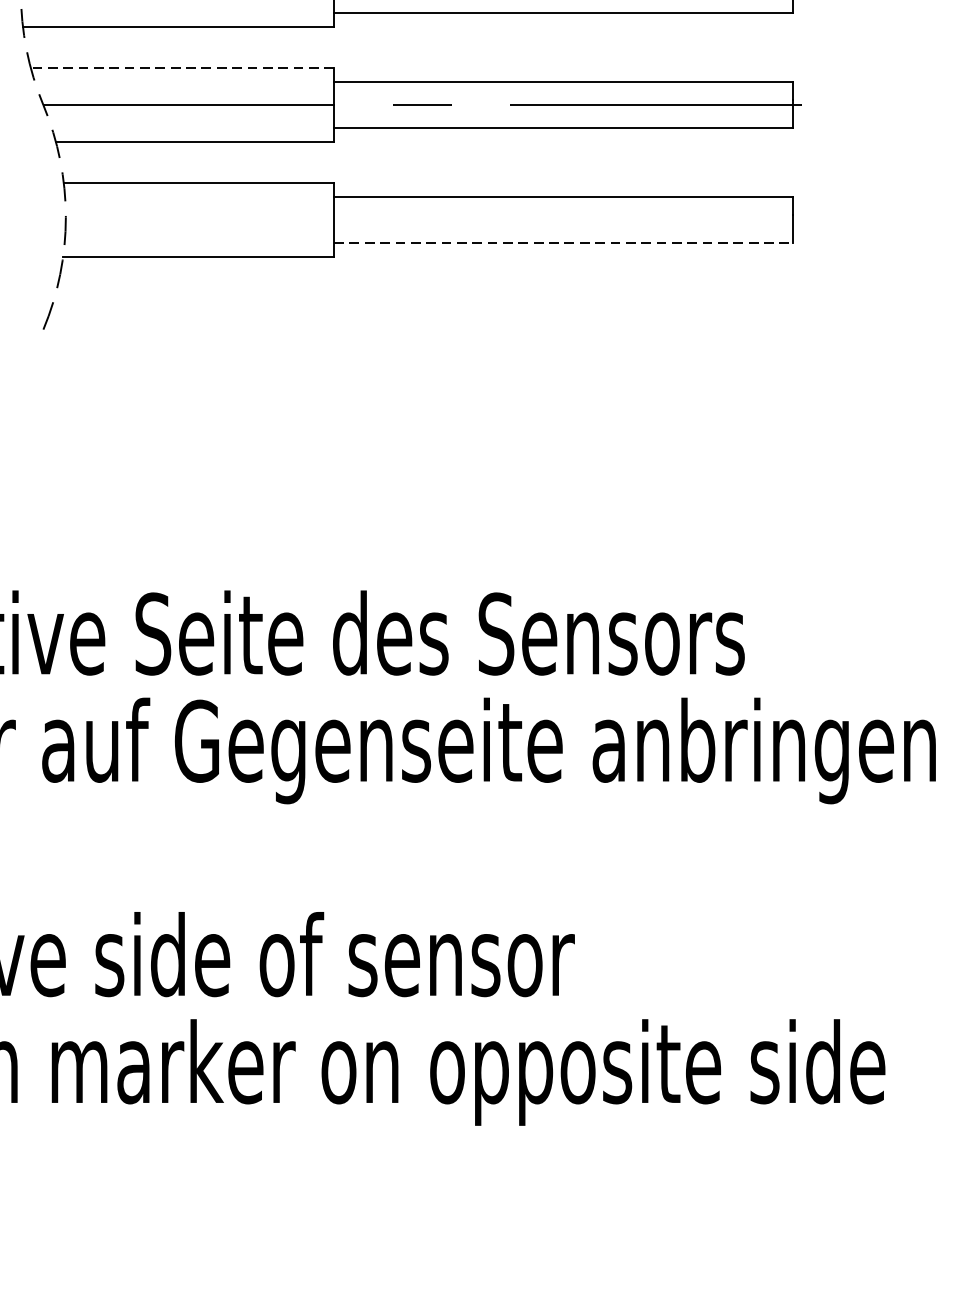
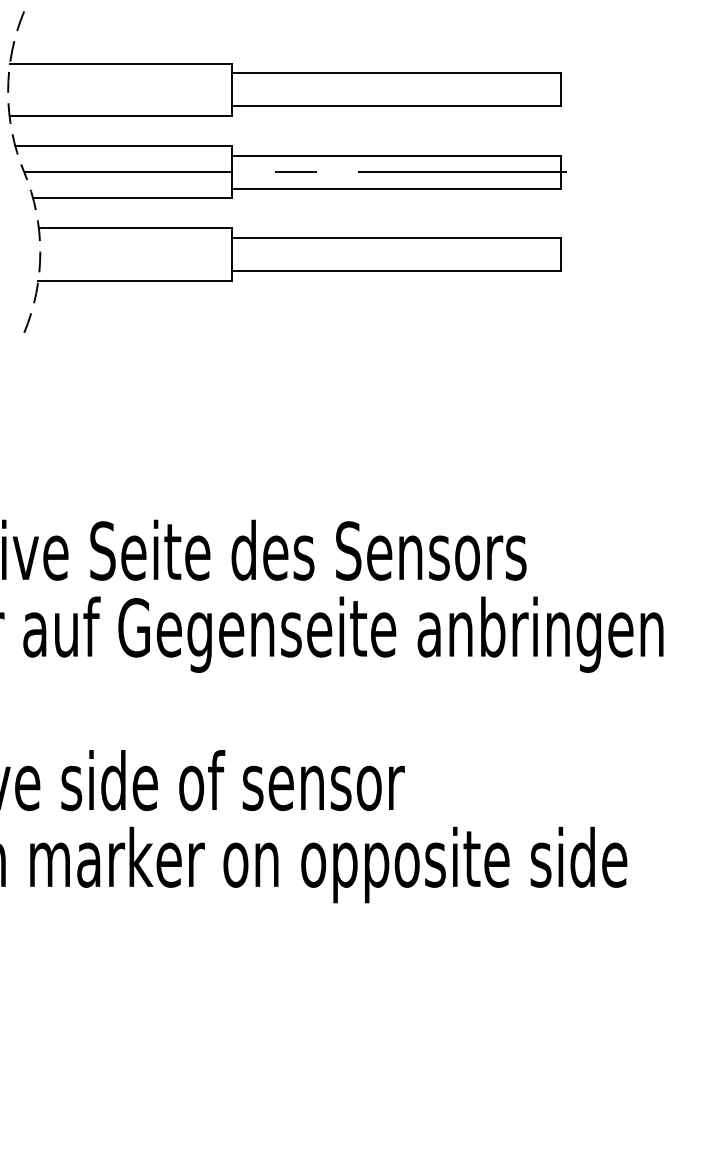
line: (182, 67) -> (123, 145), dashed -> solid
line: (564, 242) -> (397, 270), dashed -> solid

